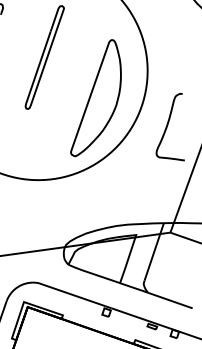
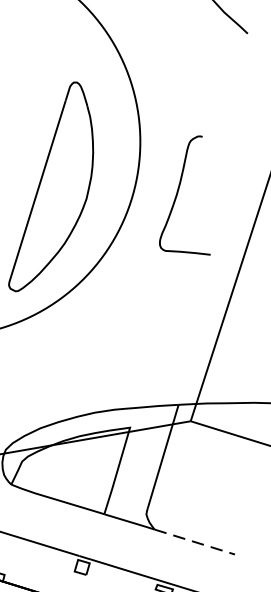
curve: (167, 127) -> (177, 197), moved
line: (170, 300) -> (195, 541), solid -> dashed

